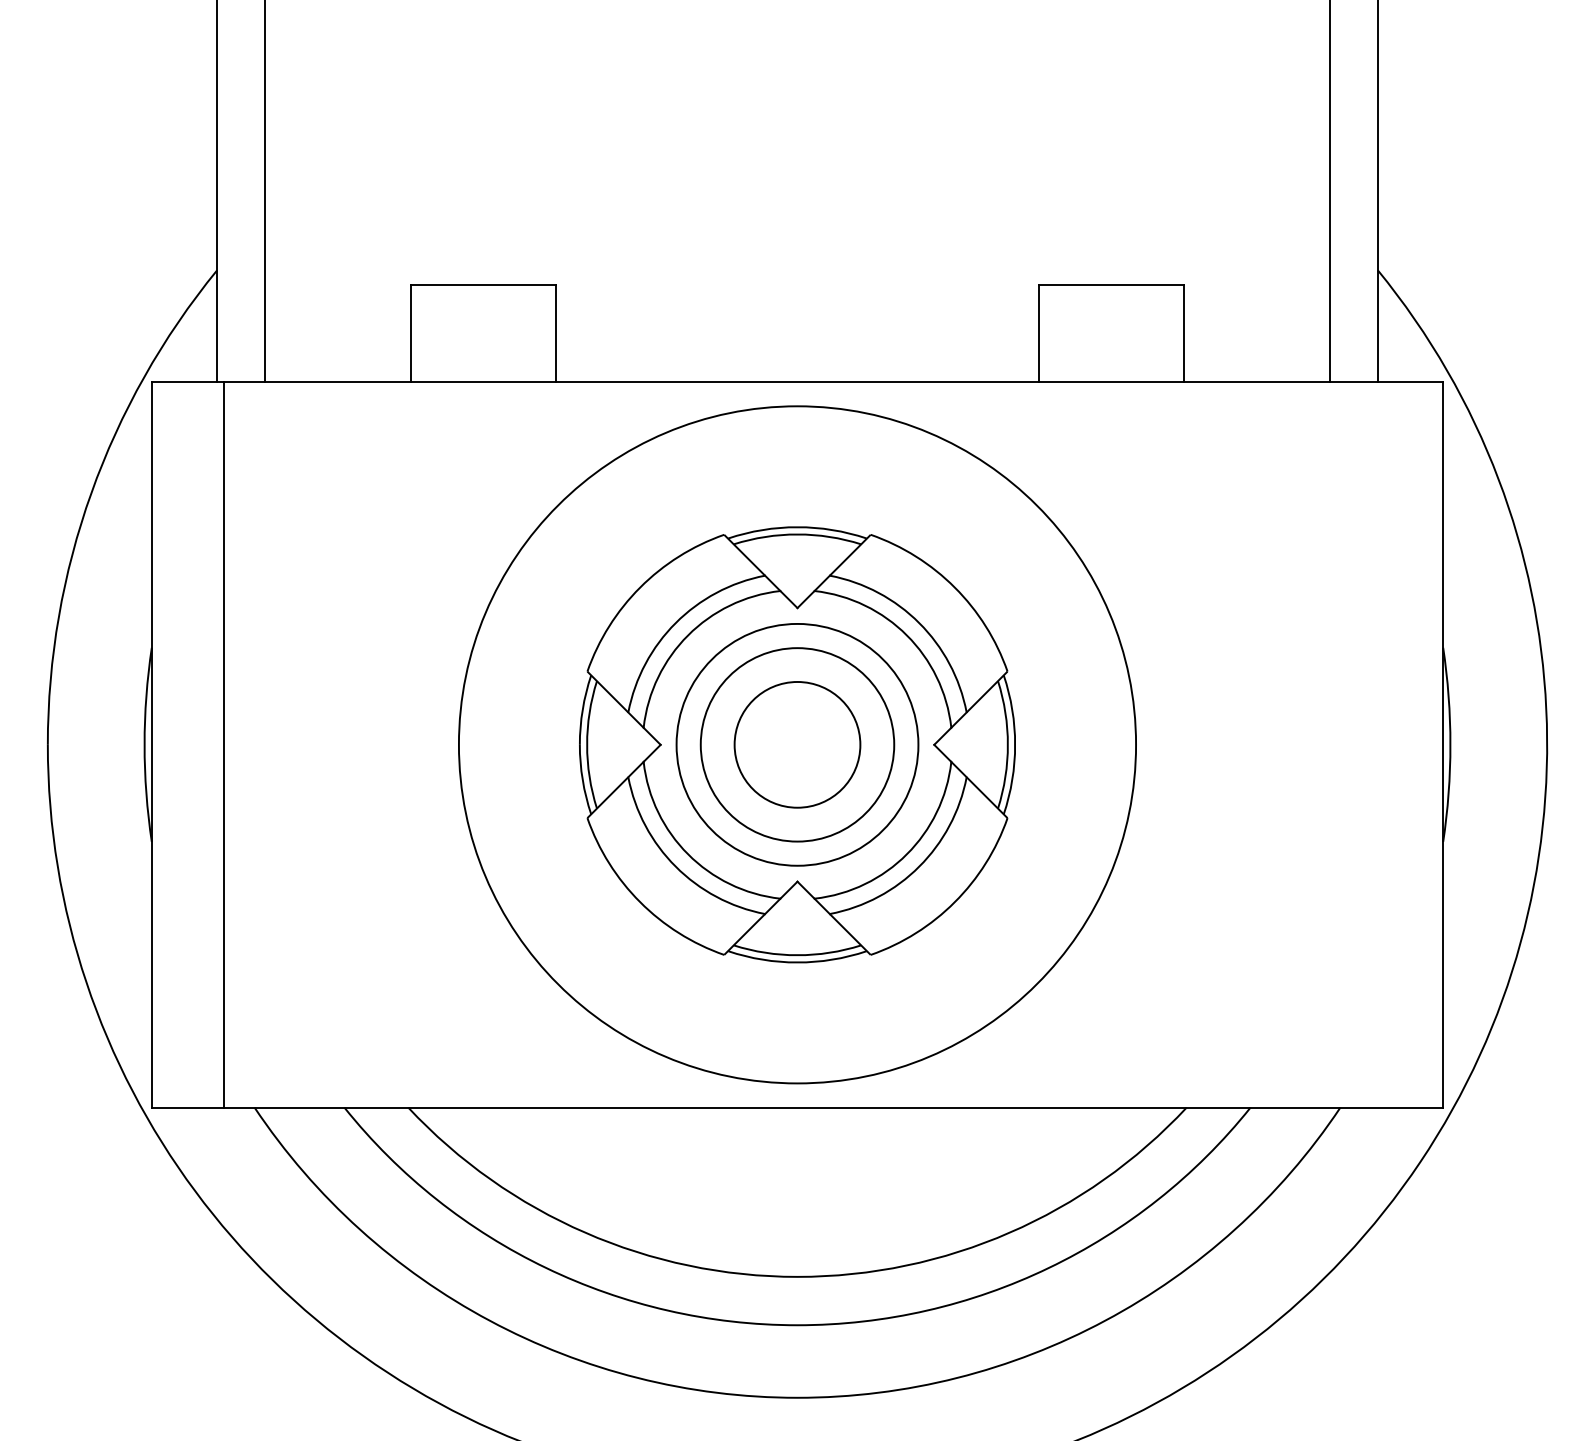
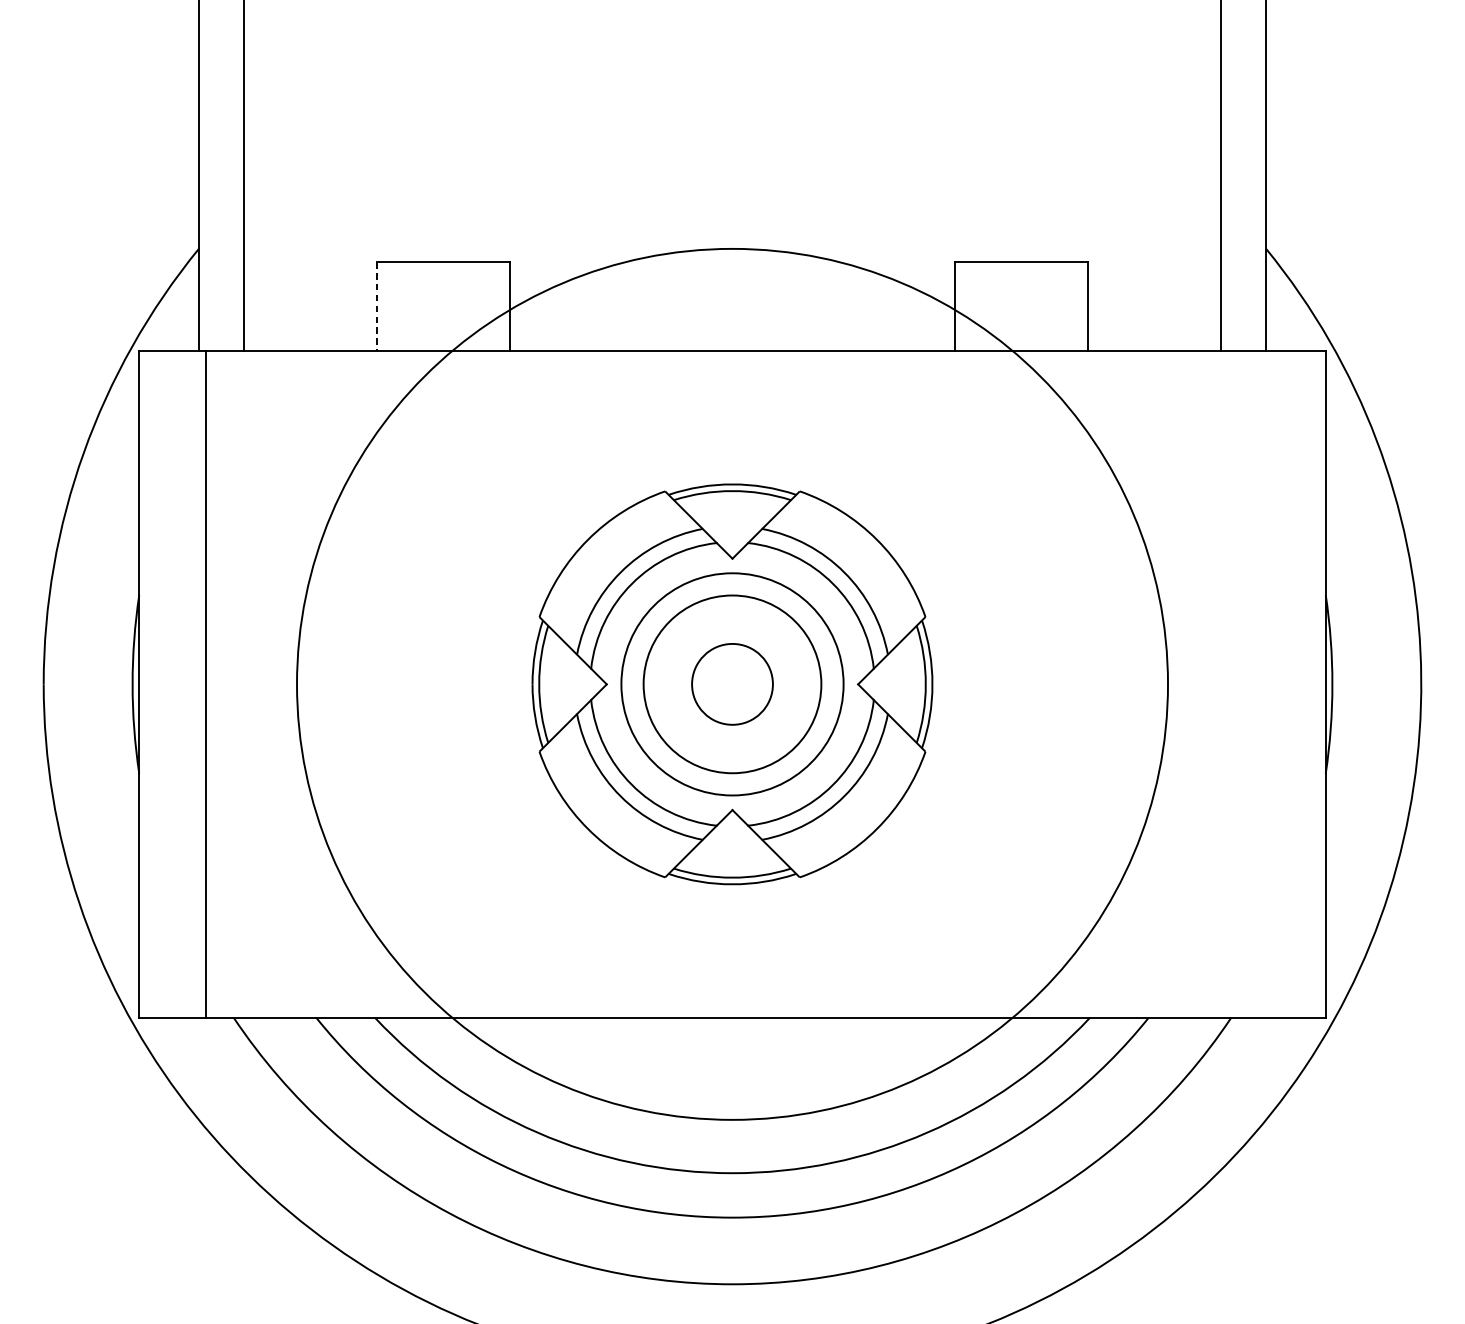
line: (410, 334) -> (376, 307), solid -> dashed
circle: (797, 744) -> (732, 684), size x0.7
circle: (797, 744) -> (732, 684), size x1.4

